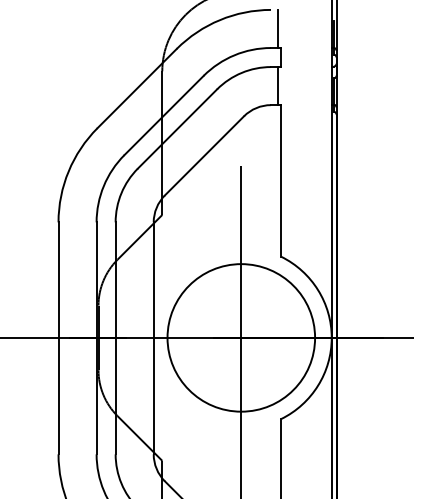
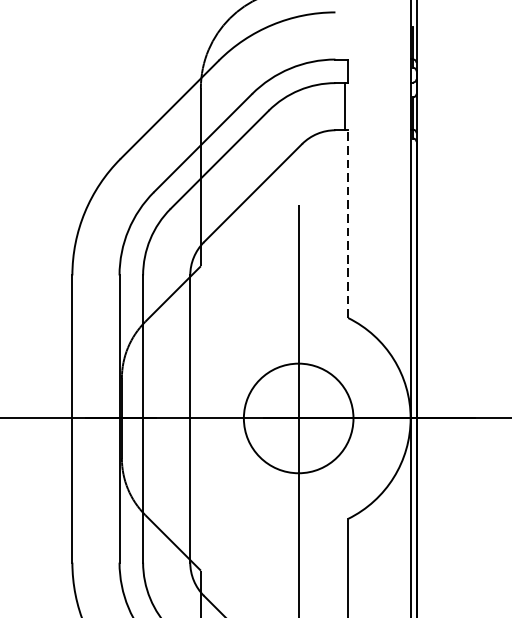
line: (278, 28) -> (344, 35), removed
line: (281, 180) -> (348, 223), solid -> dashed
circle: (241, 337) -> (298, 417), size x0.6

